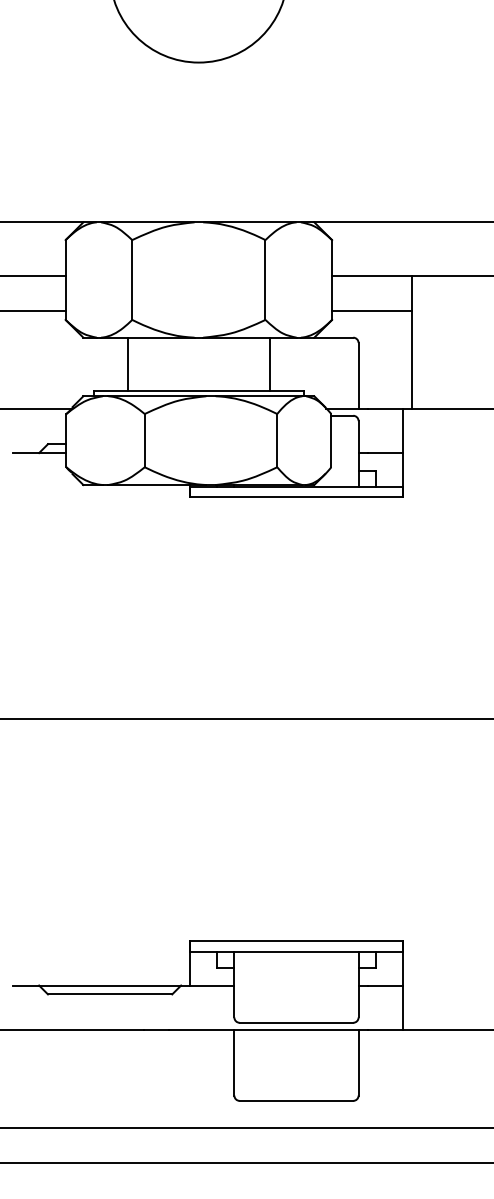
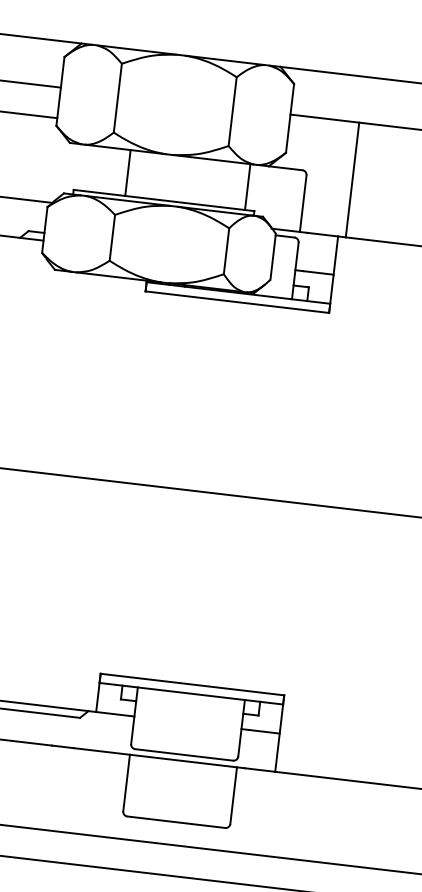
line: (371, 311) -> (320, 149), removed
line: (127, 363) -> (127, 172), moved
line: (269, 363) -> (247, 186), moved

